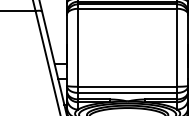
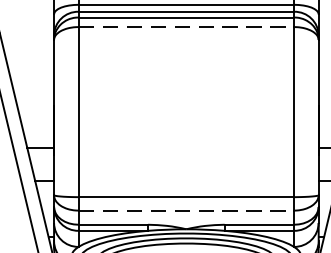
line: (128, 8) -> (188, 26), solid -> dashed
line: (128, 92) -> (188, 209), solid -> dashed

